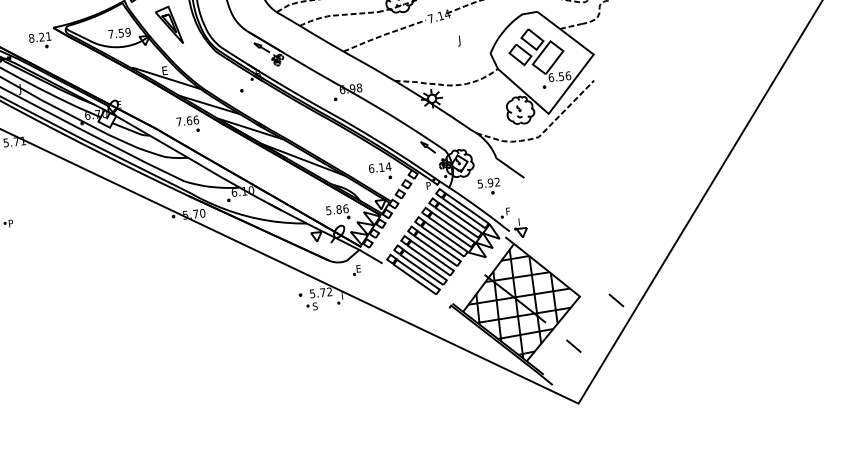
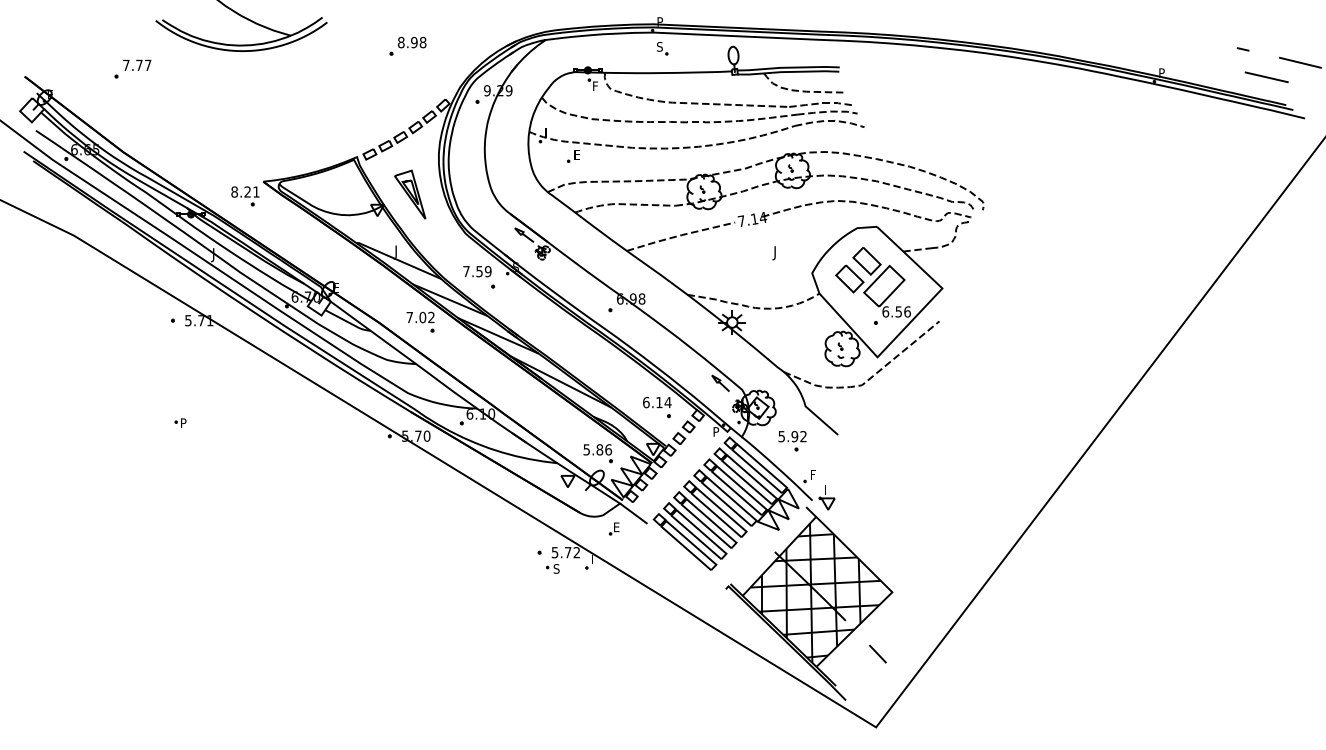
text: (119, 33) -> (477, 271), moved
text: (164, 72) -> (397, 252), E -> J
text: (192, 120) -> (426, 317), 7.66 -> 7.02
line: (616, 300) -> (937, 601), removed

